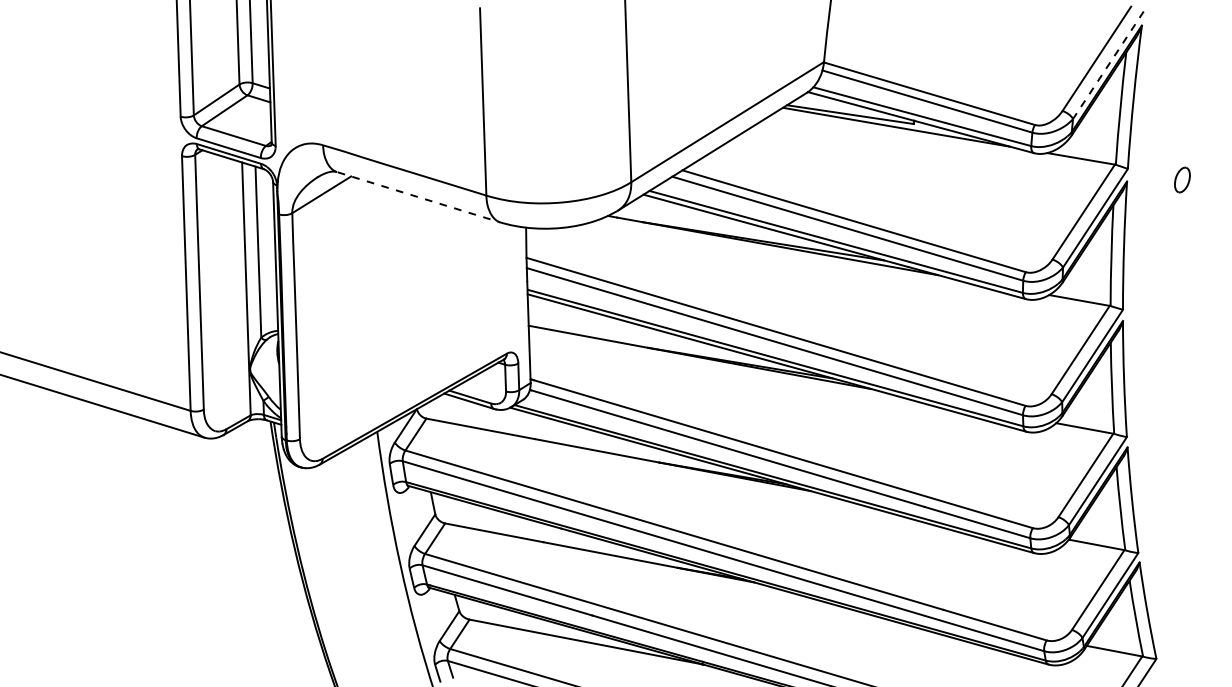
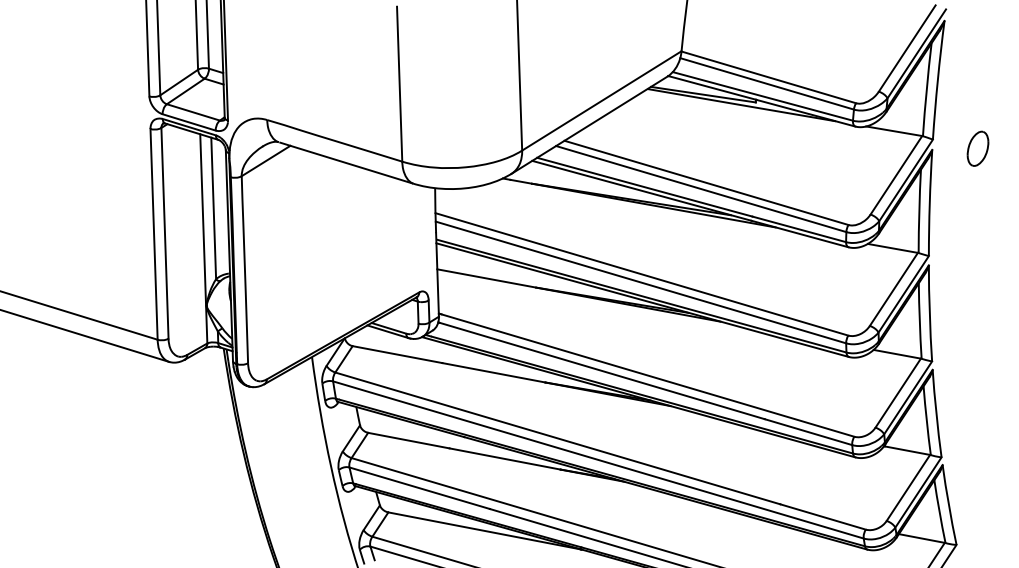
line: (1108, 65) -> (916, 54), dashed -> solid
part: (1182, 179) -> (978, 148), size x1.67
line: (418, 197) -> (346, 163), dashed -> solid

